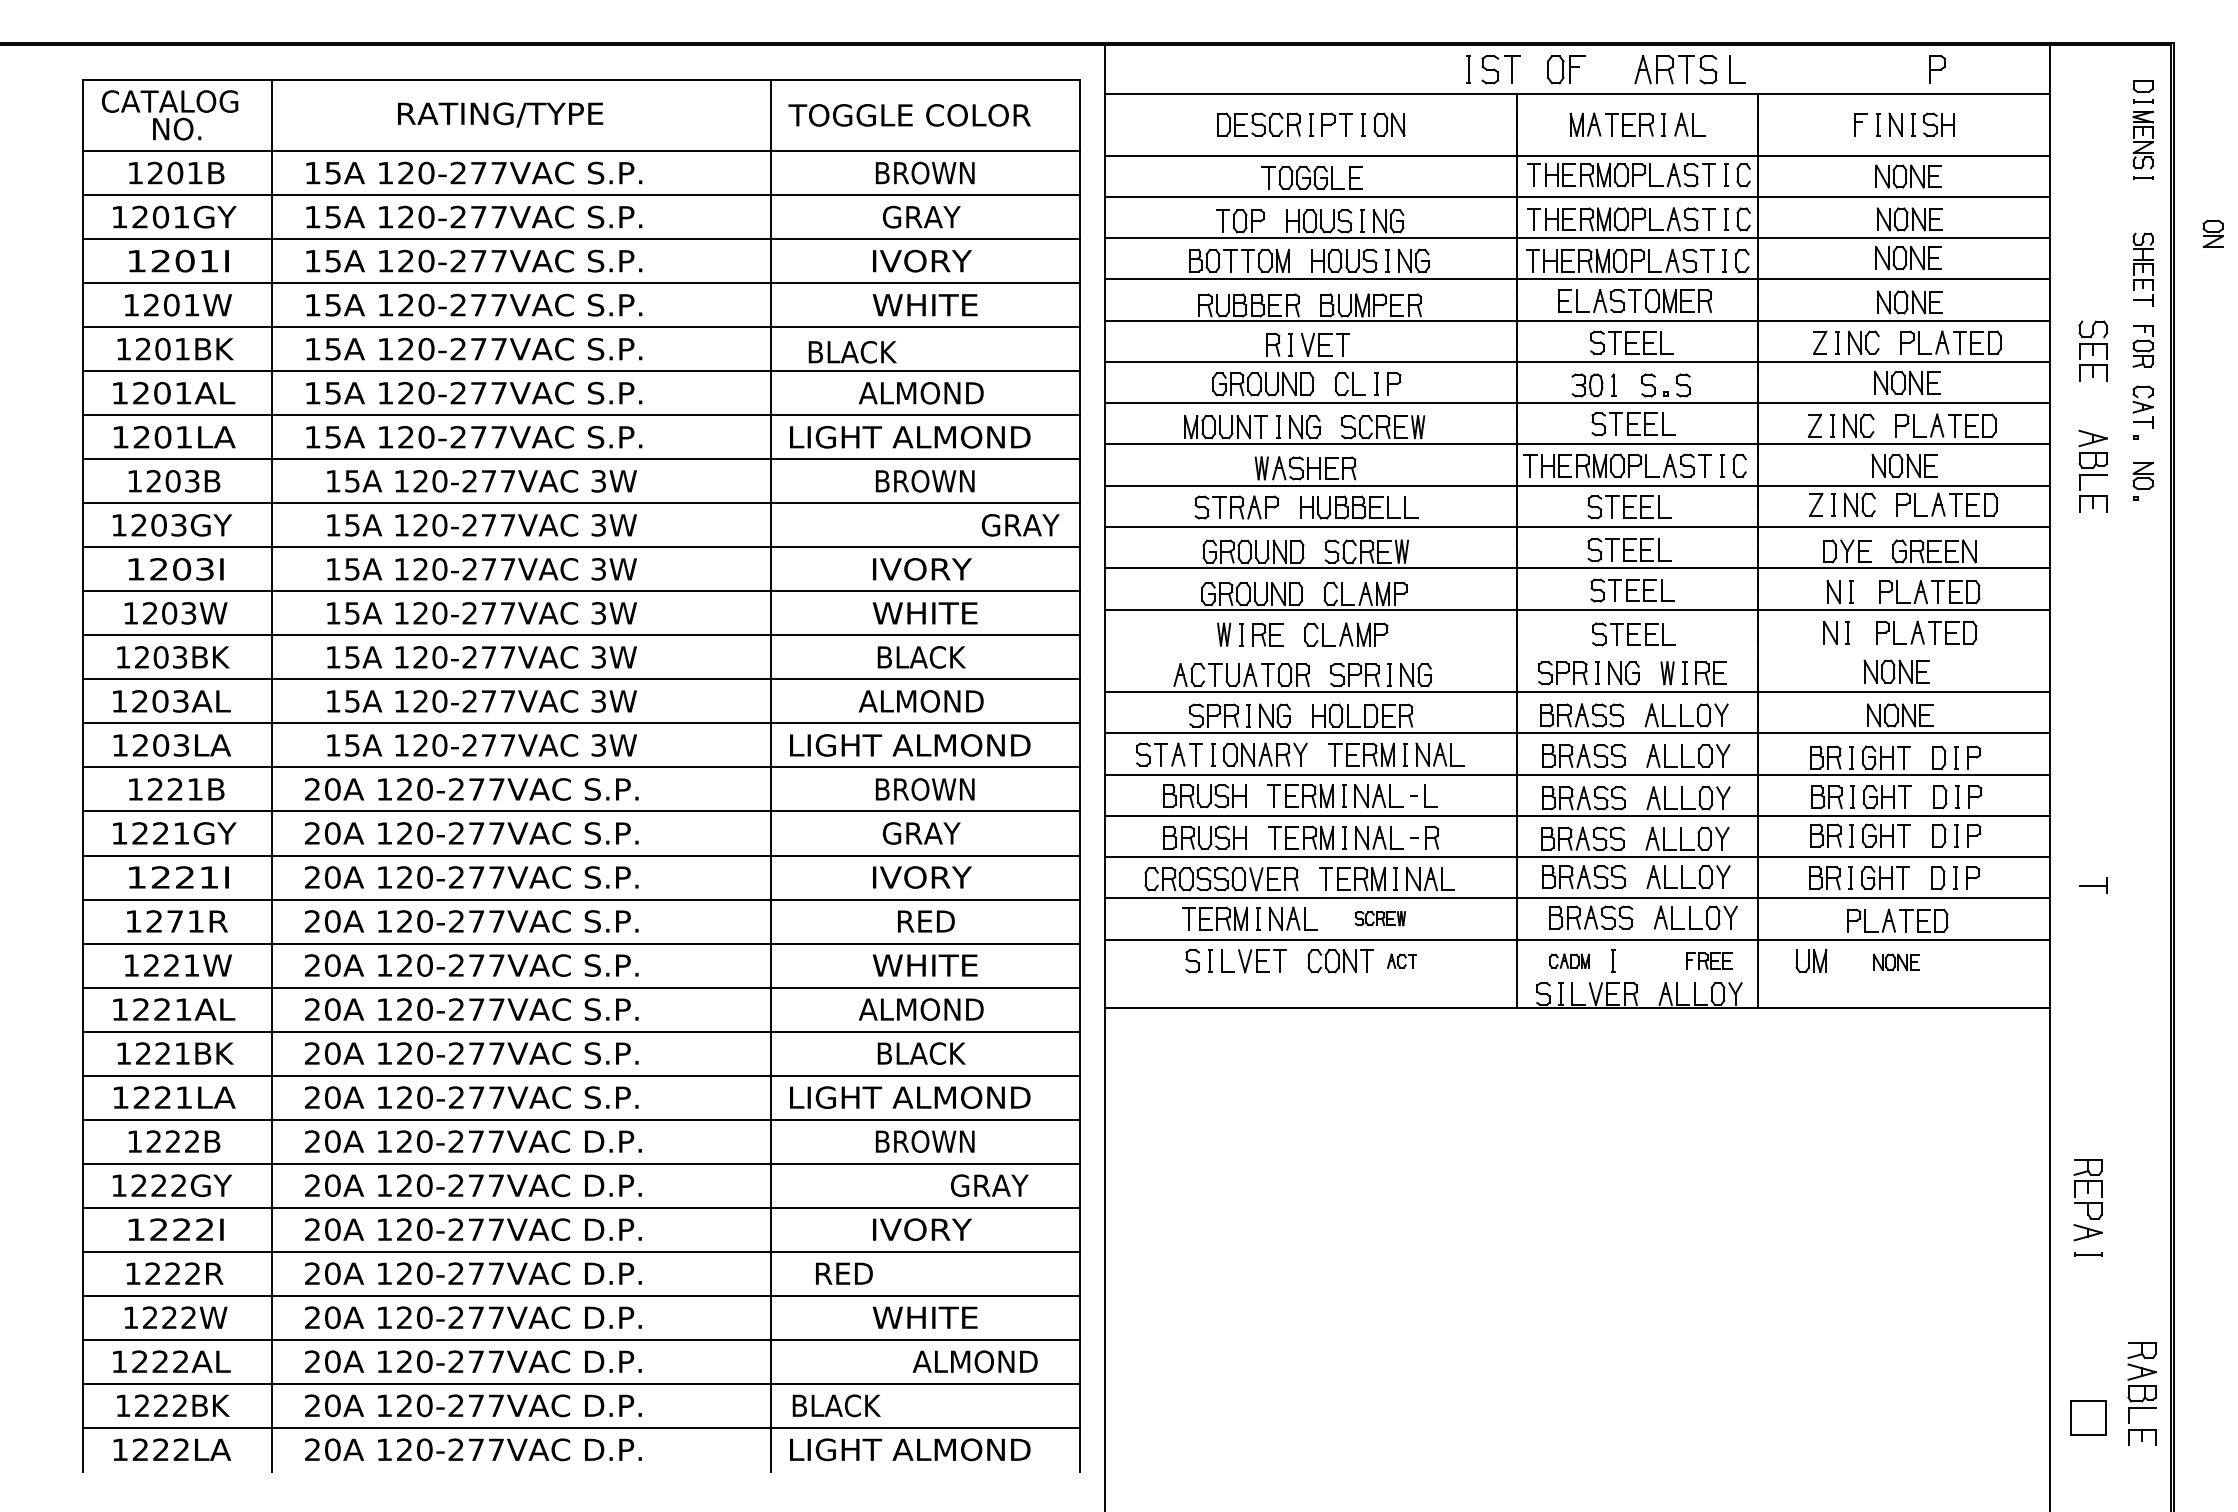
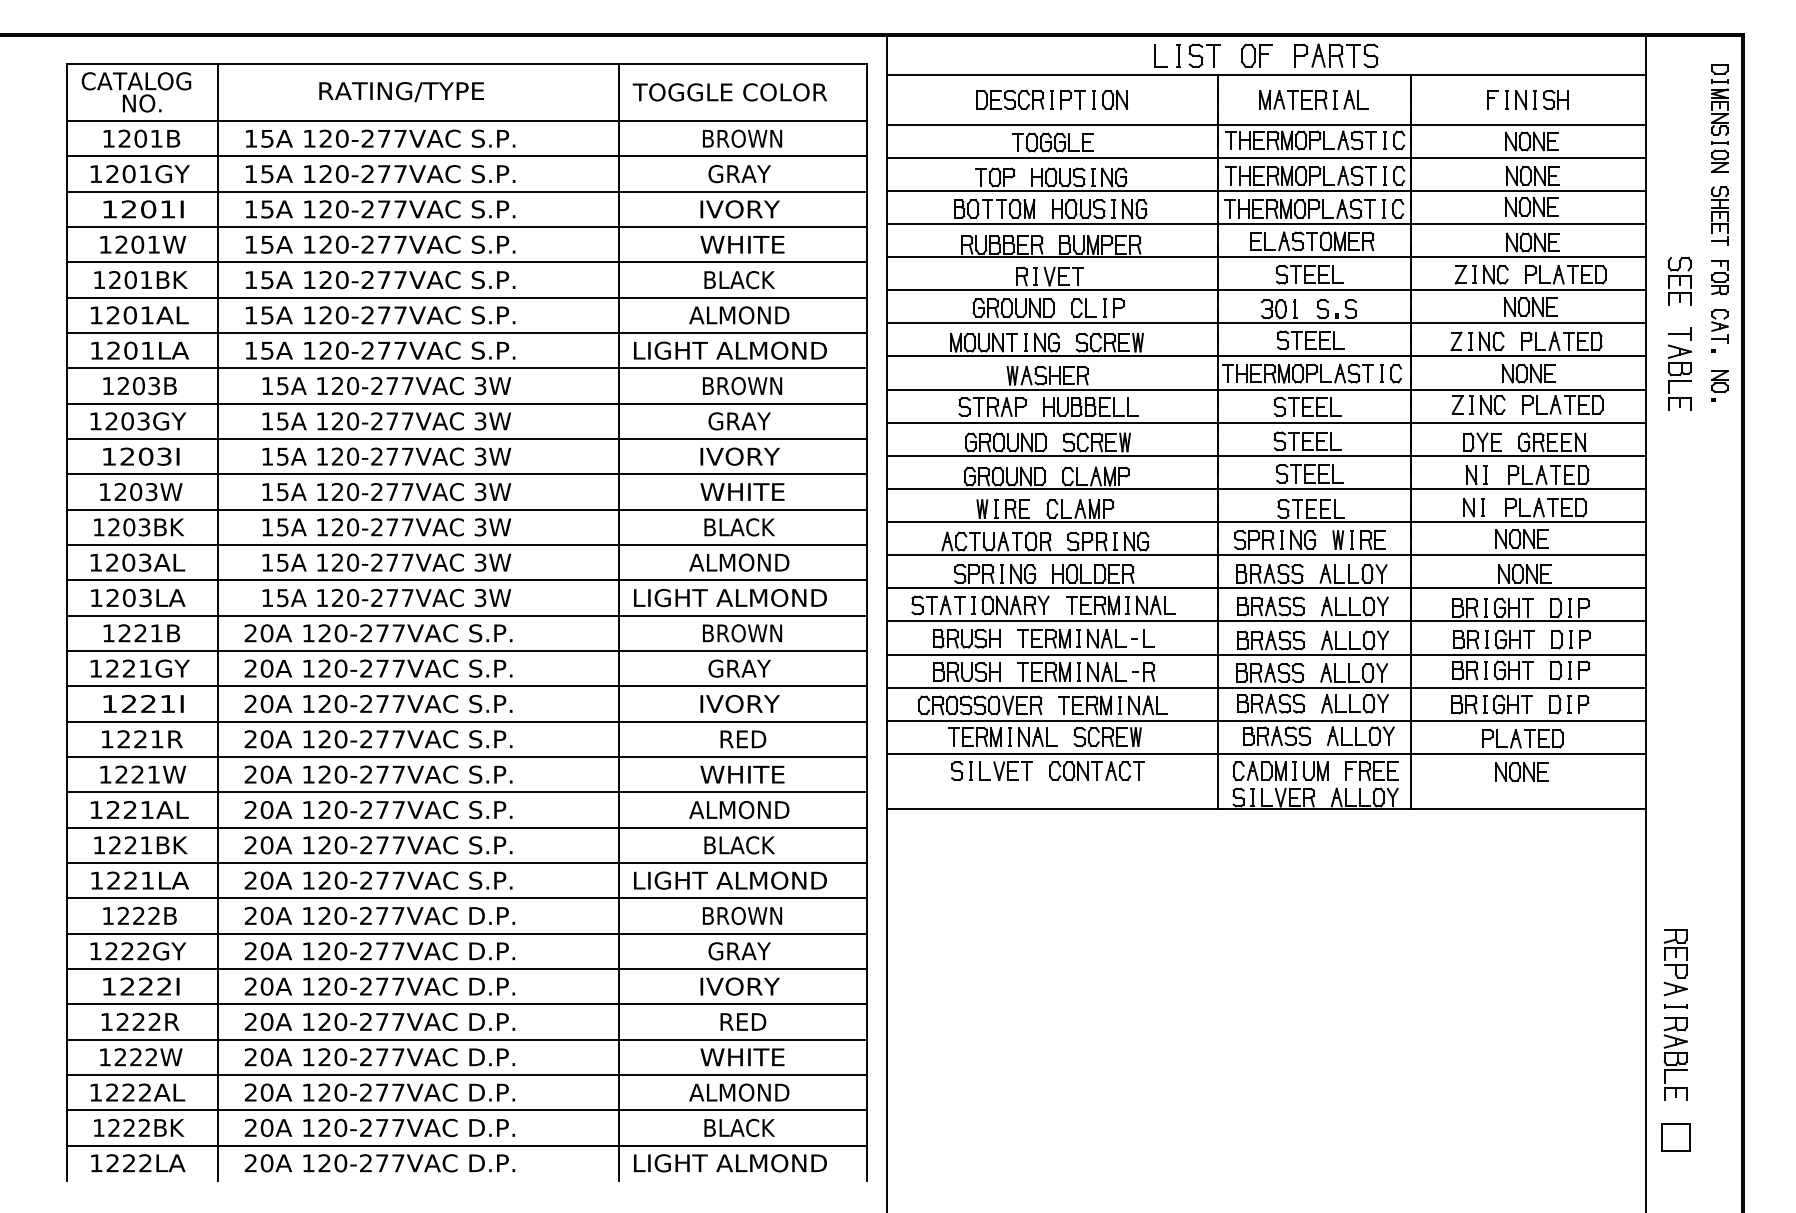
part: (1730, 69) -> (1155, 55), moved
part: (1937, 69) -> (1301, 55), moved
part: (2212, 233) -> (1719, 160), moved
text: (852, 351) -> (739, 279), moved
text: (1020, 525) -> (739, 421), moved
line: (1577, 650) -> (1265, 521), added
part: (2093, 885) -> (1680, 334), moved
part: (1380, 918) -> (1107, 736), size x1.67
text: (174, 921) -> (140, 739), 1271R -> 1221R
part: (1709, 960) -> (1371, 770), size x1.43
part: (1811, 960) -> (1315, 770), moved
part: (1401, 961) -> (1124, 771), size x1.67
part: (1569, 961) -> (1259, 771), size x1.67
part: (1896, 962) -> (1521, 772), size x1.43
text: (989, 1185) -> (739, 951), moved
text: (844, 1273) -> (743, 1021), moved
text: (974, 1361) -> (738, 1092), moved
part: (2141, 1393) -> (1675, 1058), moved
text: (836, 1405) -> (739, 1127), moved

